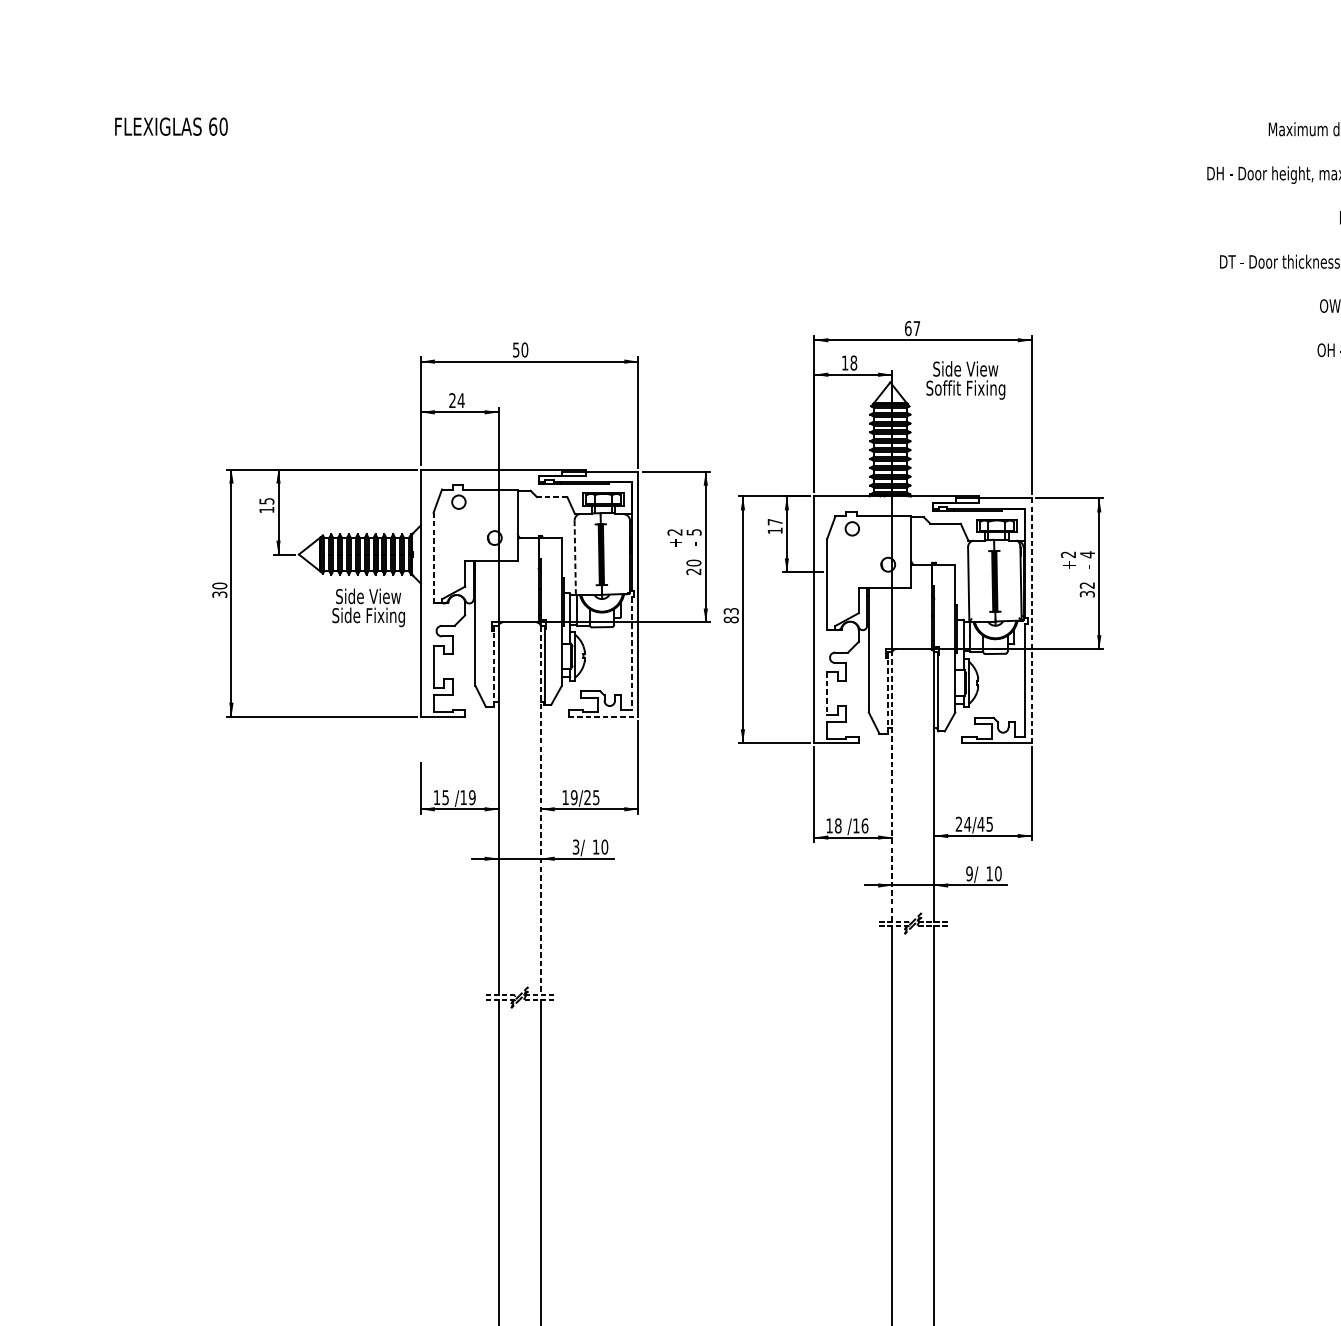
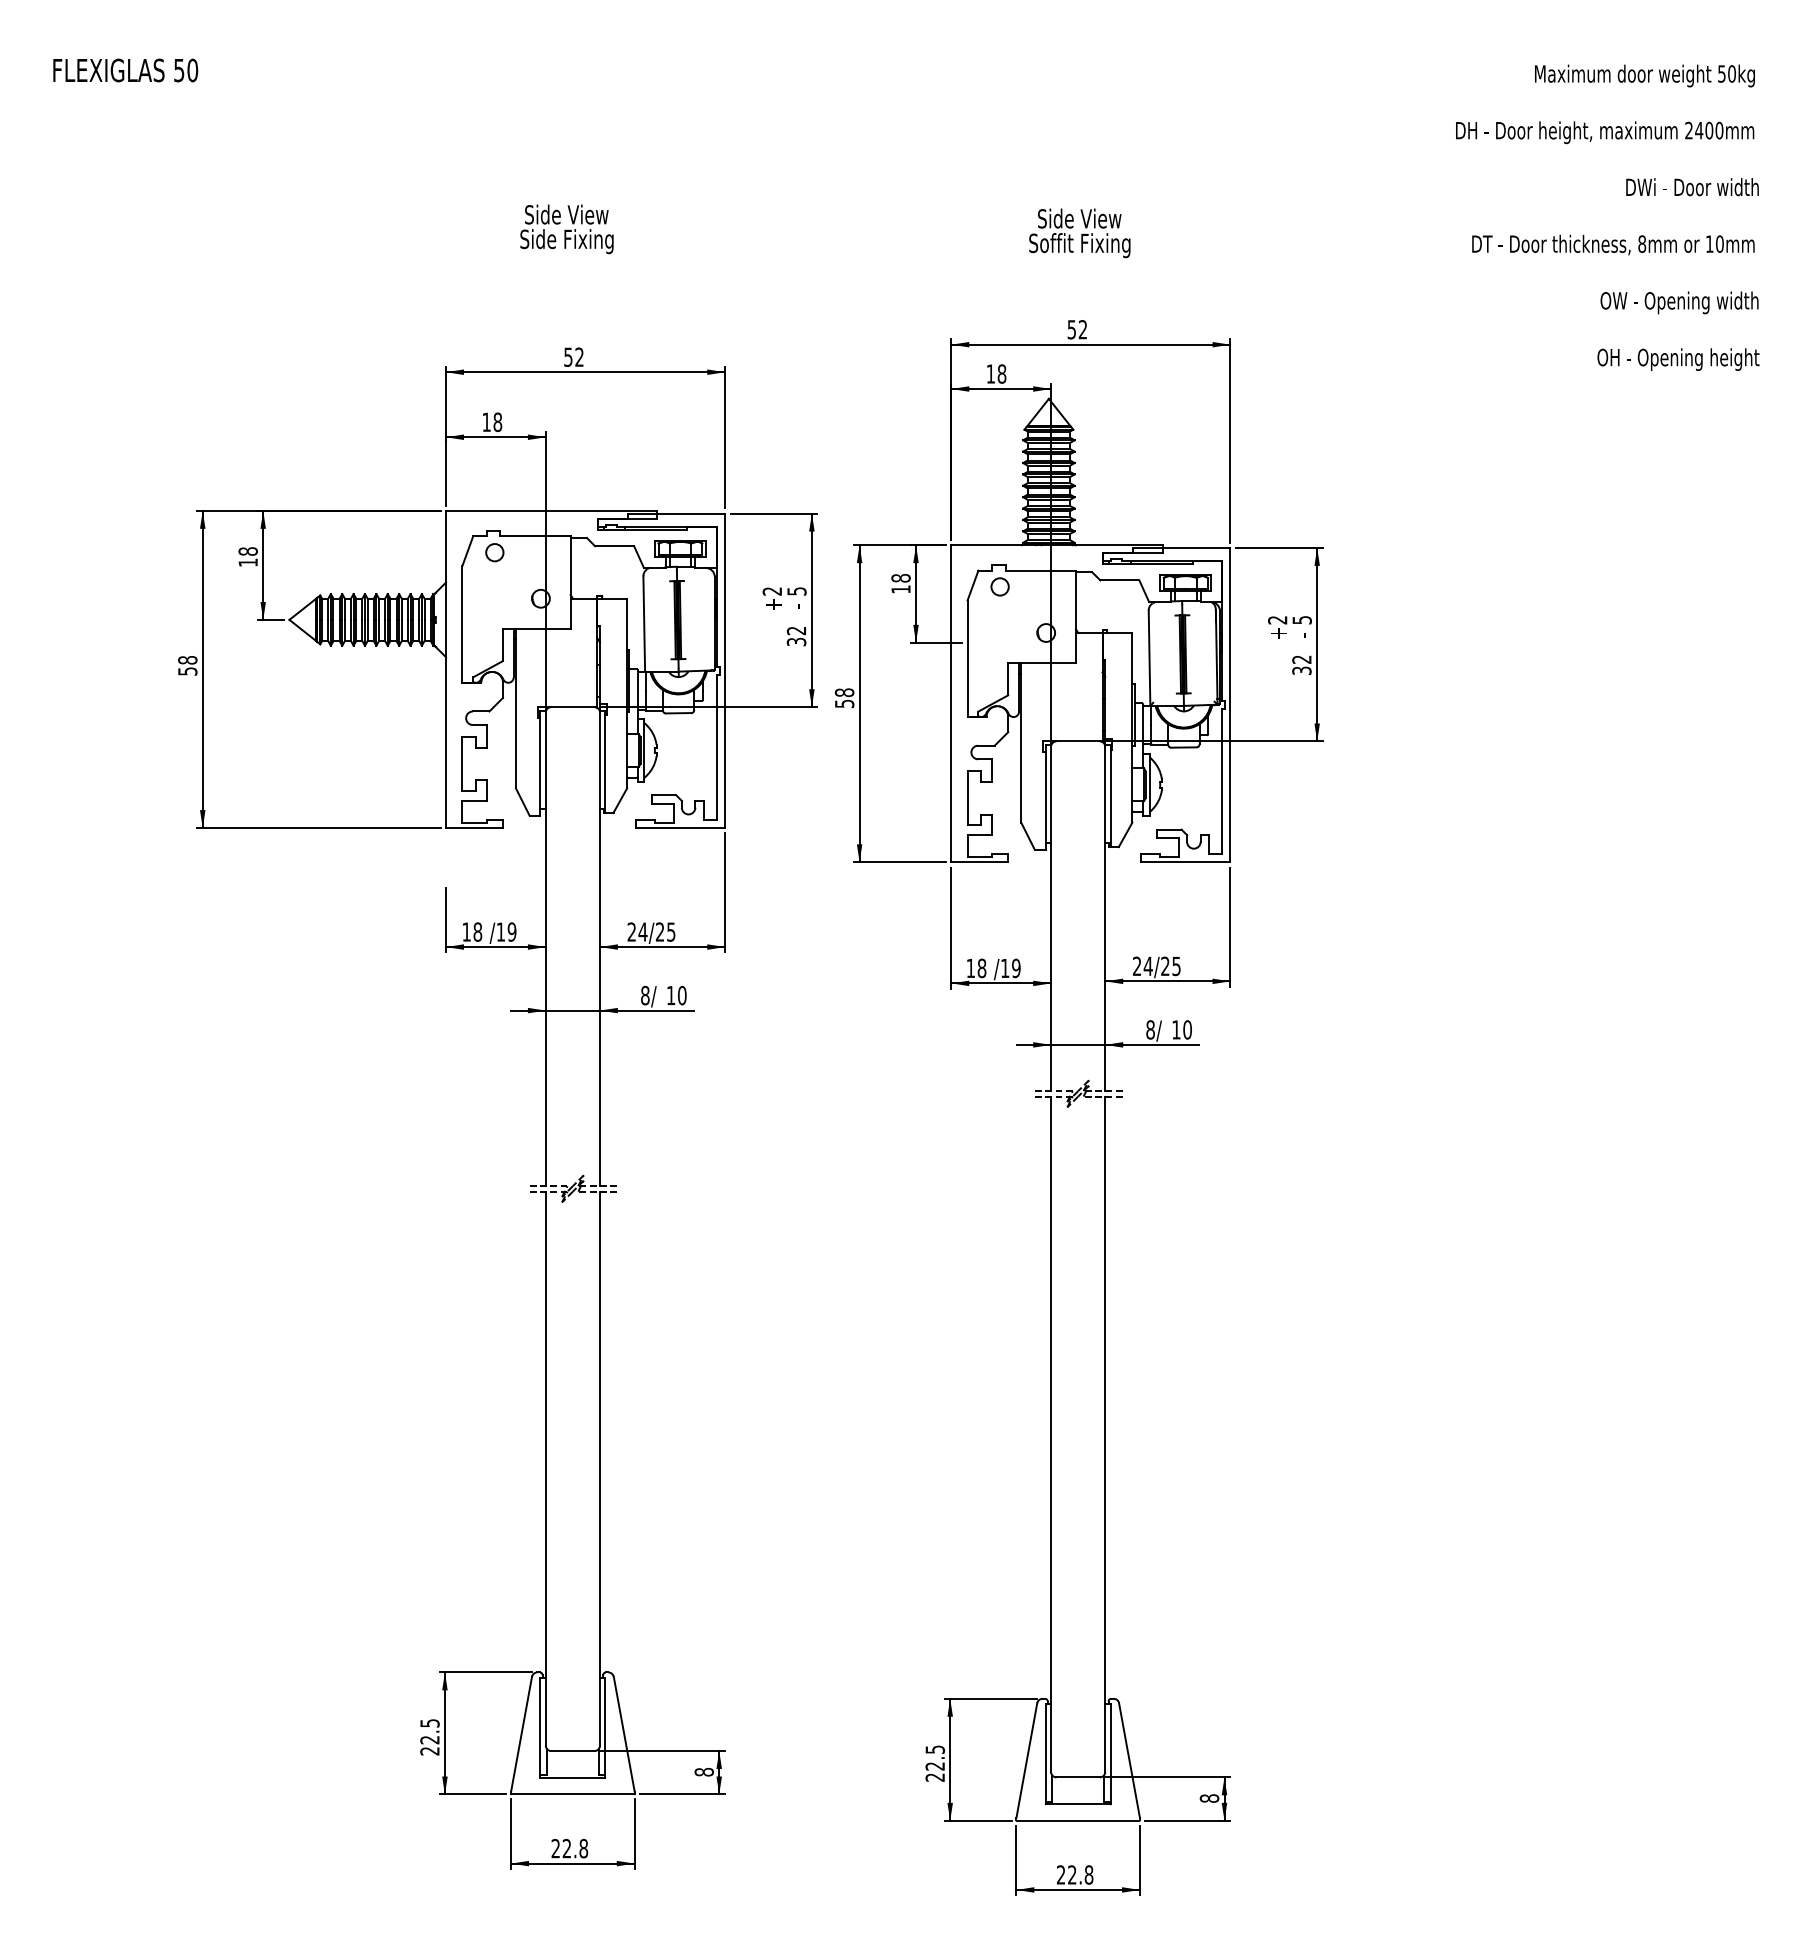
text: (213, 126) -> (179, 70), 60 -> 50
text: (912, 328) -> (1077, 329), 67 -> 52
text: (524, 349) -> (579, 356), 50 -> 52
text: (965, 380) -> (1079, 233), moved
text: (457, 400) -> (492, 422), 24 -> 18
line: (552, 497) -> (614, 546), dashed -> solid
text: (266, 501) -> (247, 551), 15 -> 18
text: (774, 522) -> (900, 578), 17 -> 18
text: (1087, 554) -> (1301, 619), 4 -> 5
line: (433, 558) -> (462, 624), dashed -> solid
line: (575, 558) -> (644, 624), dashed -> solid
text: (693, 567) -> (796, 636), 20 -> 32
text: (219, 590) -> (187, 665), 30 -> 58
text: (368, 607) -> (566, 229), moved
text: (731, 615) -> (844, 698), 83 -> 58
line: (1031, 620) -> (1230, 704), dashed -> solid
line: (632, 653) -> (717, 747), dashed -> solid
line: (494, 668) -> (540, 766), dashed -> solid
line: (826, 693) -> (967, 798), dashed -> solid
line: (887, 695) -> (1045, 801), dashed -> solid
line: (603, 716) -> (680, 828), dashed -> solid
line: (892, 787) -> (1051, 918), dashed -> solid
text: (445, 797) -> (477, 931), 15 -> 18
text: (569, 797) -> (637, 931), 19/25 -> 24/25
line: (541, 811) -> (600, 949), dashed -> solid
text: (980, 823) -> (1164, 965), 24/45 -> 24/25
text: (865, 825) -> (1016, 968), /16 -> /19
text: (576, 847) -> (645, 995), 3/ -> 8/
text: (969, 873) -> (1150, 1029), 9/ -> 8/

